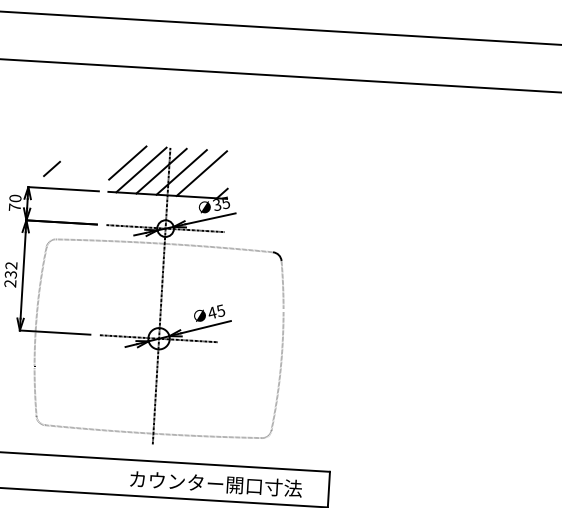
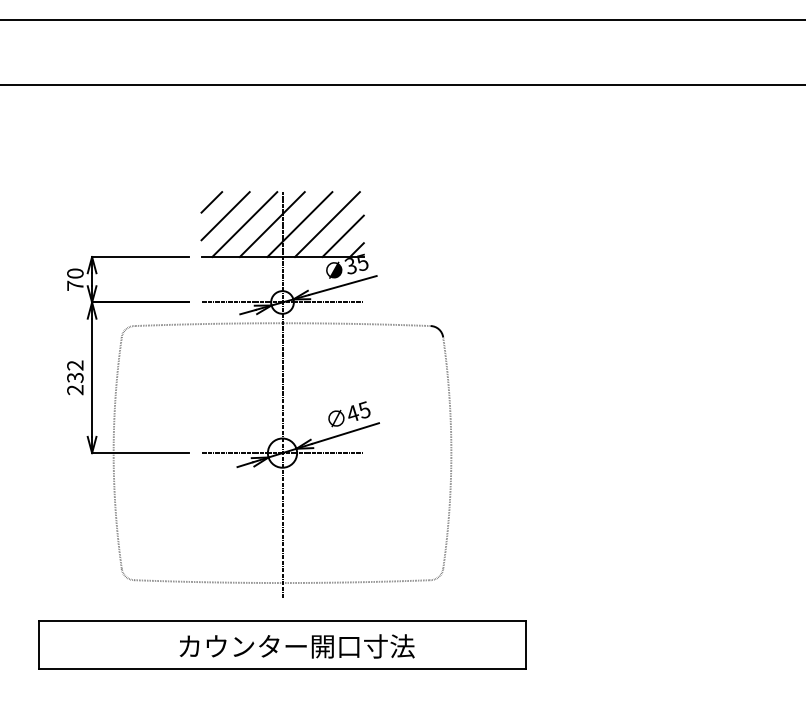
line: (51, 169) -> (211, 202), moved
line: (212, 183) -> (342, 236), added
text: (215, 483) -> (296, 646), moved

